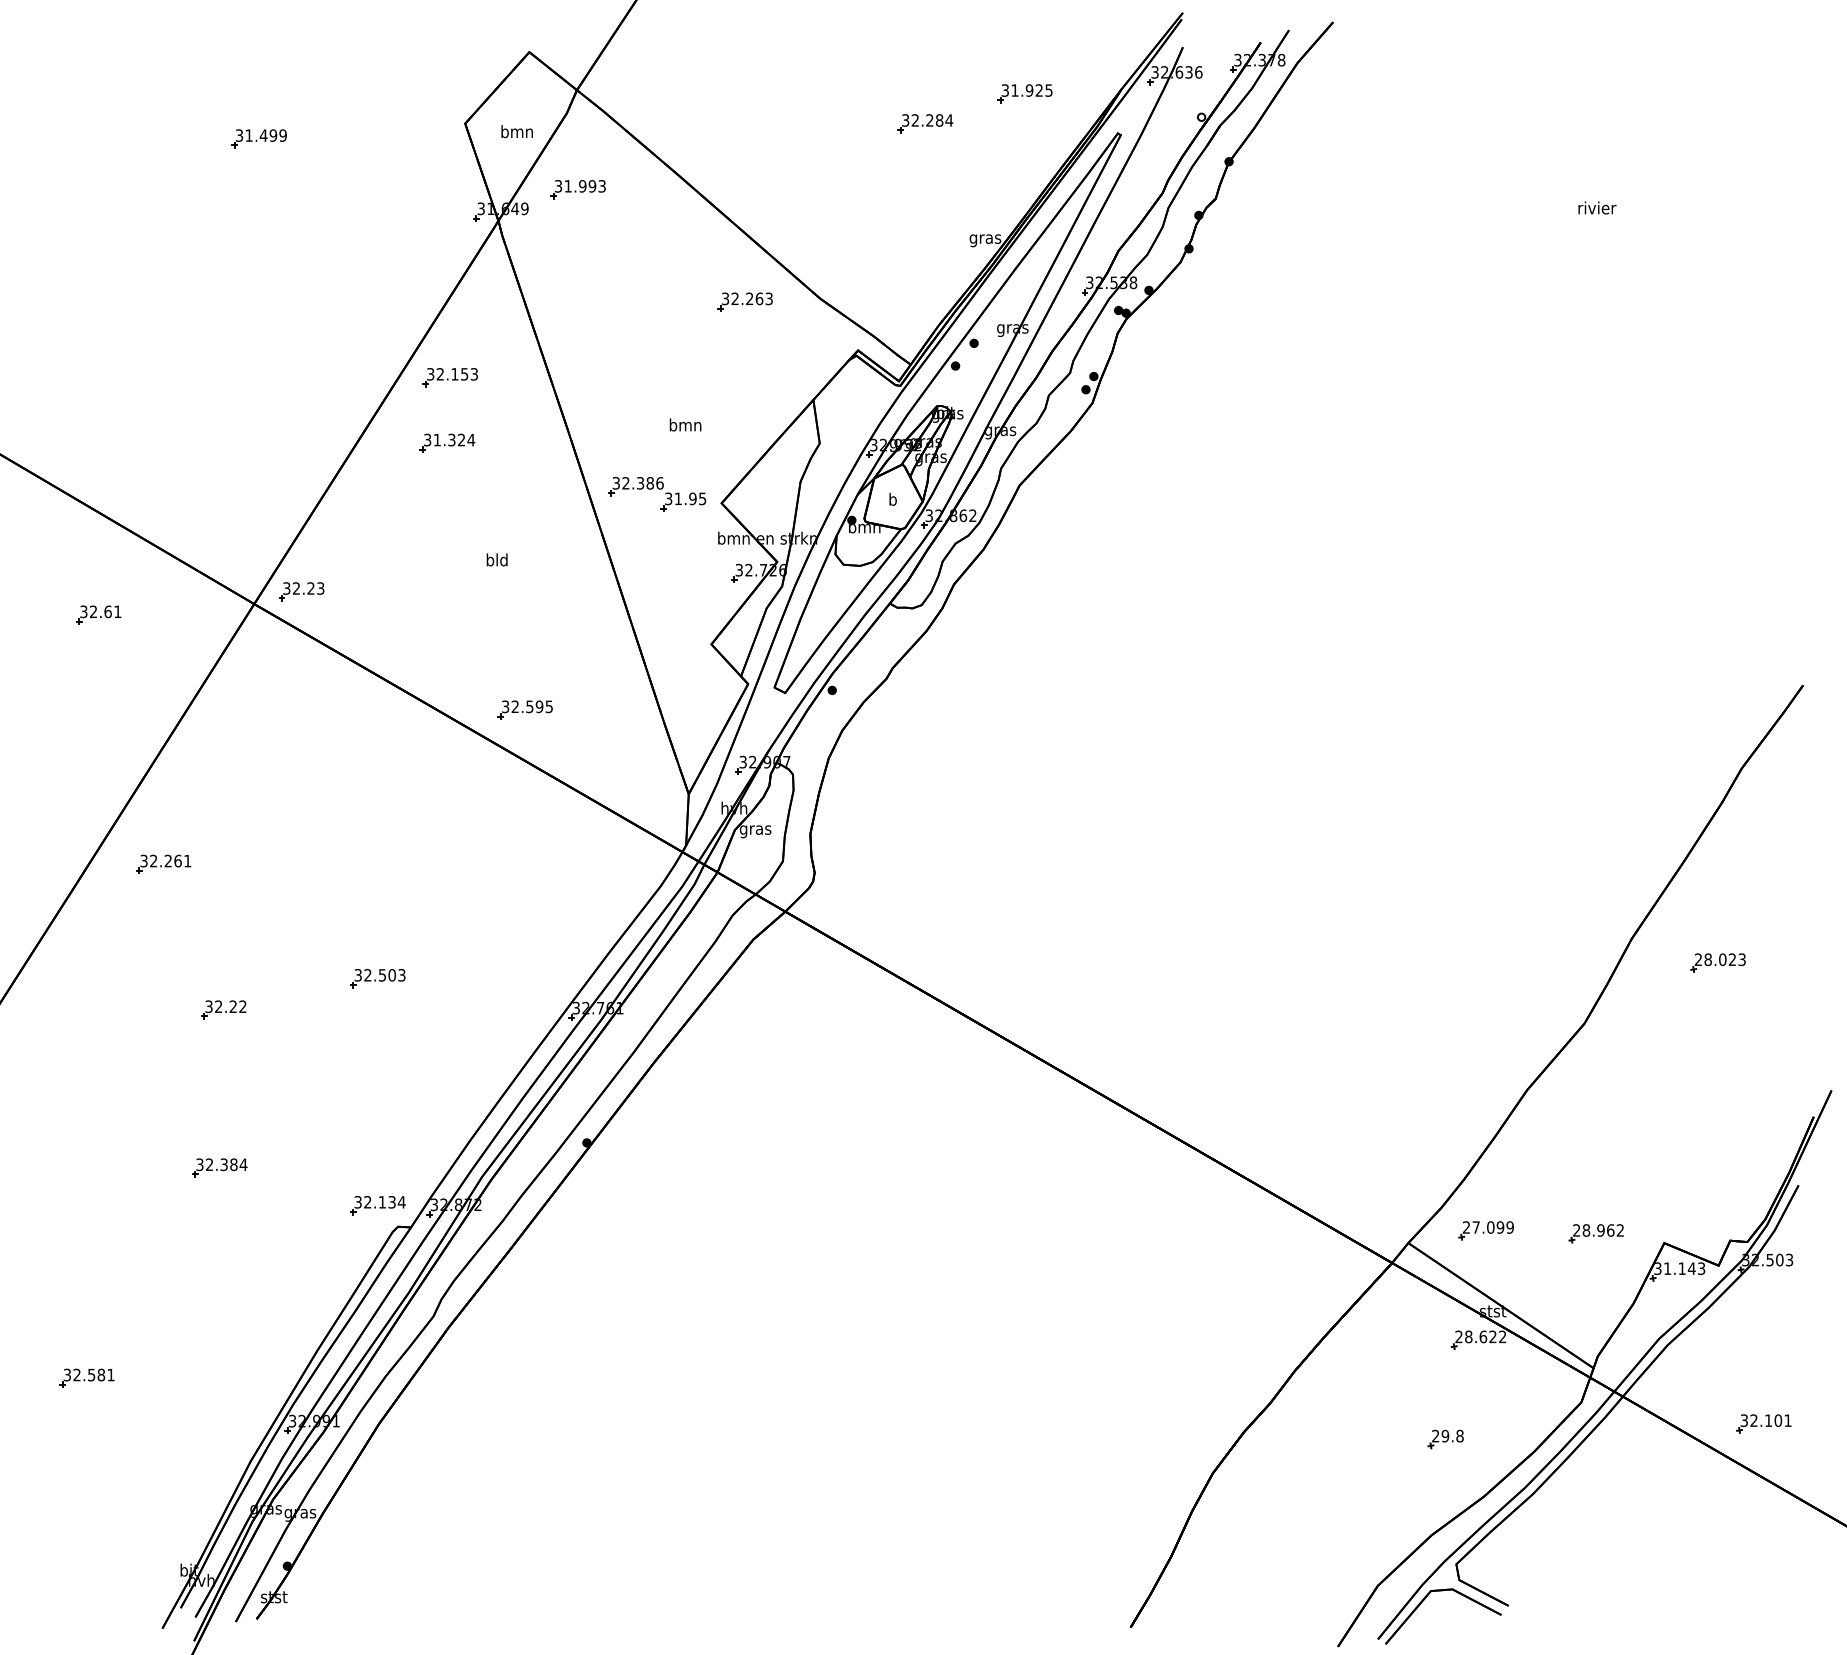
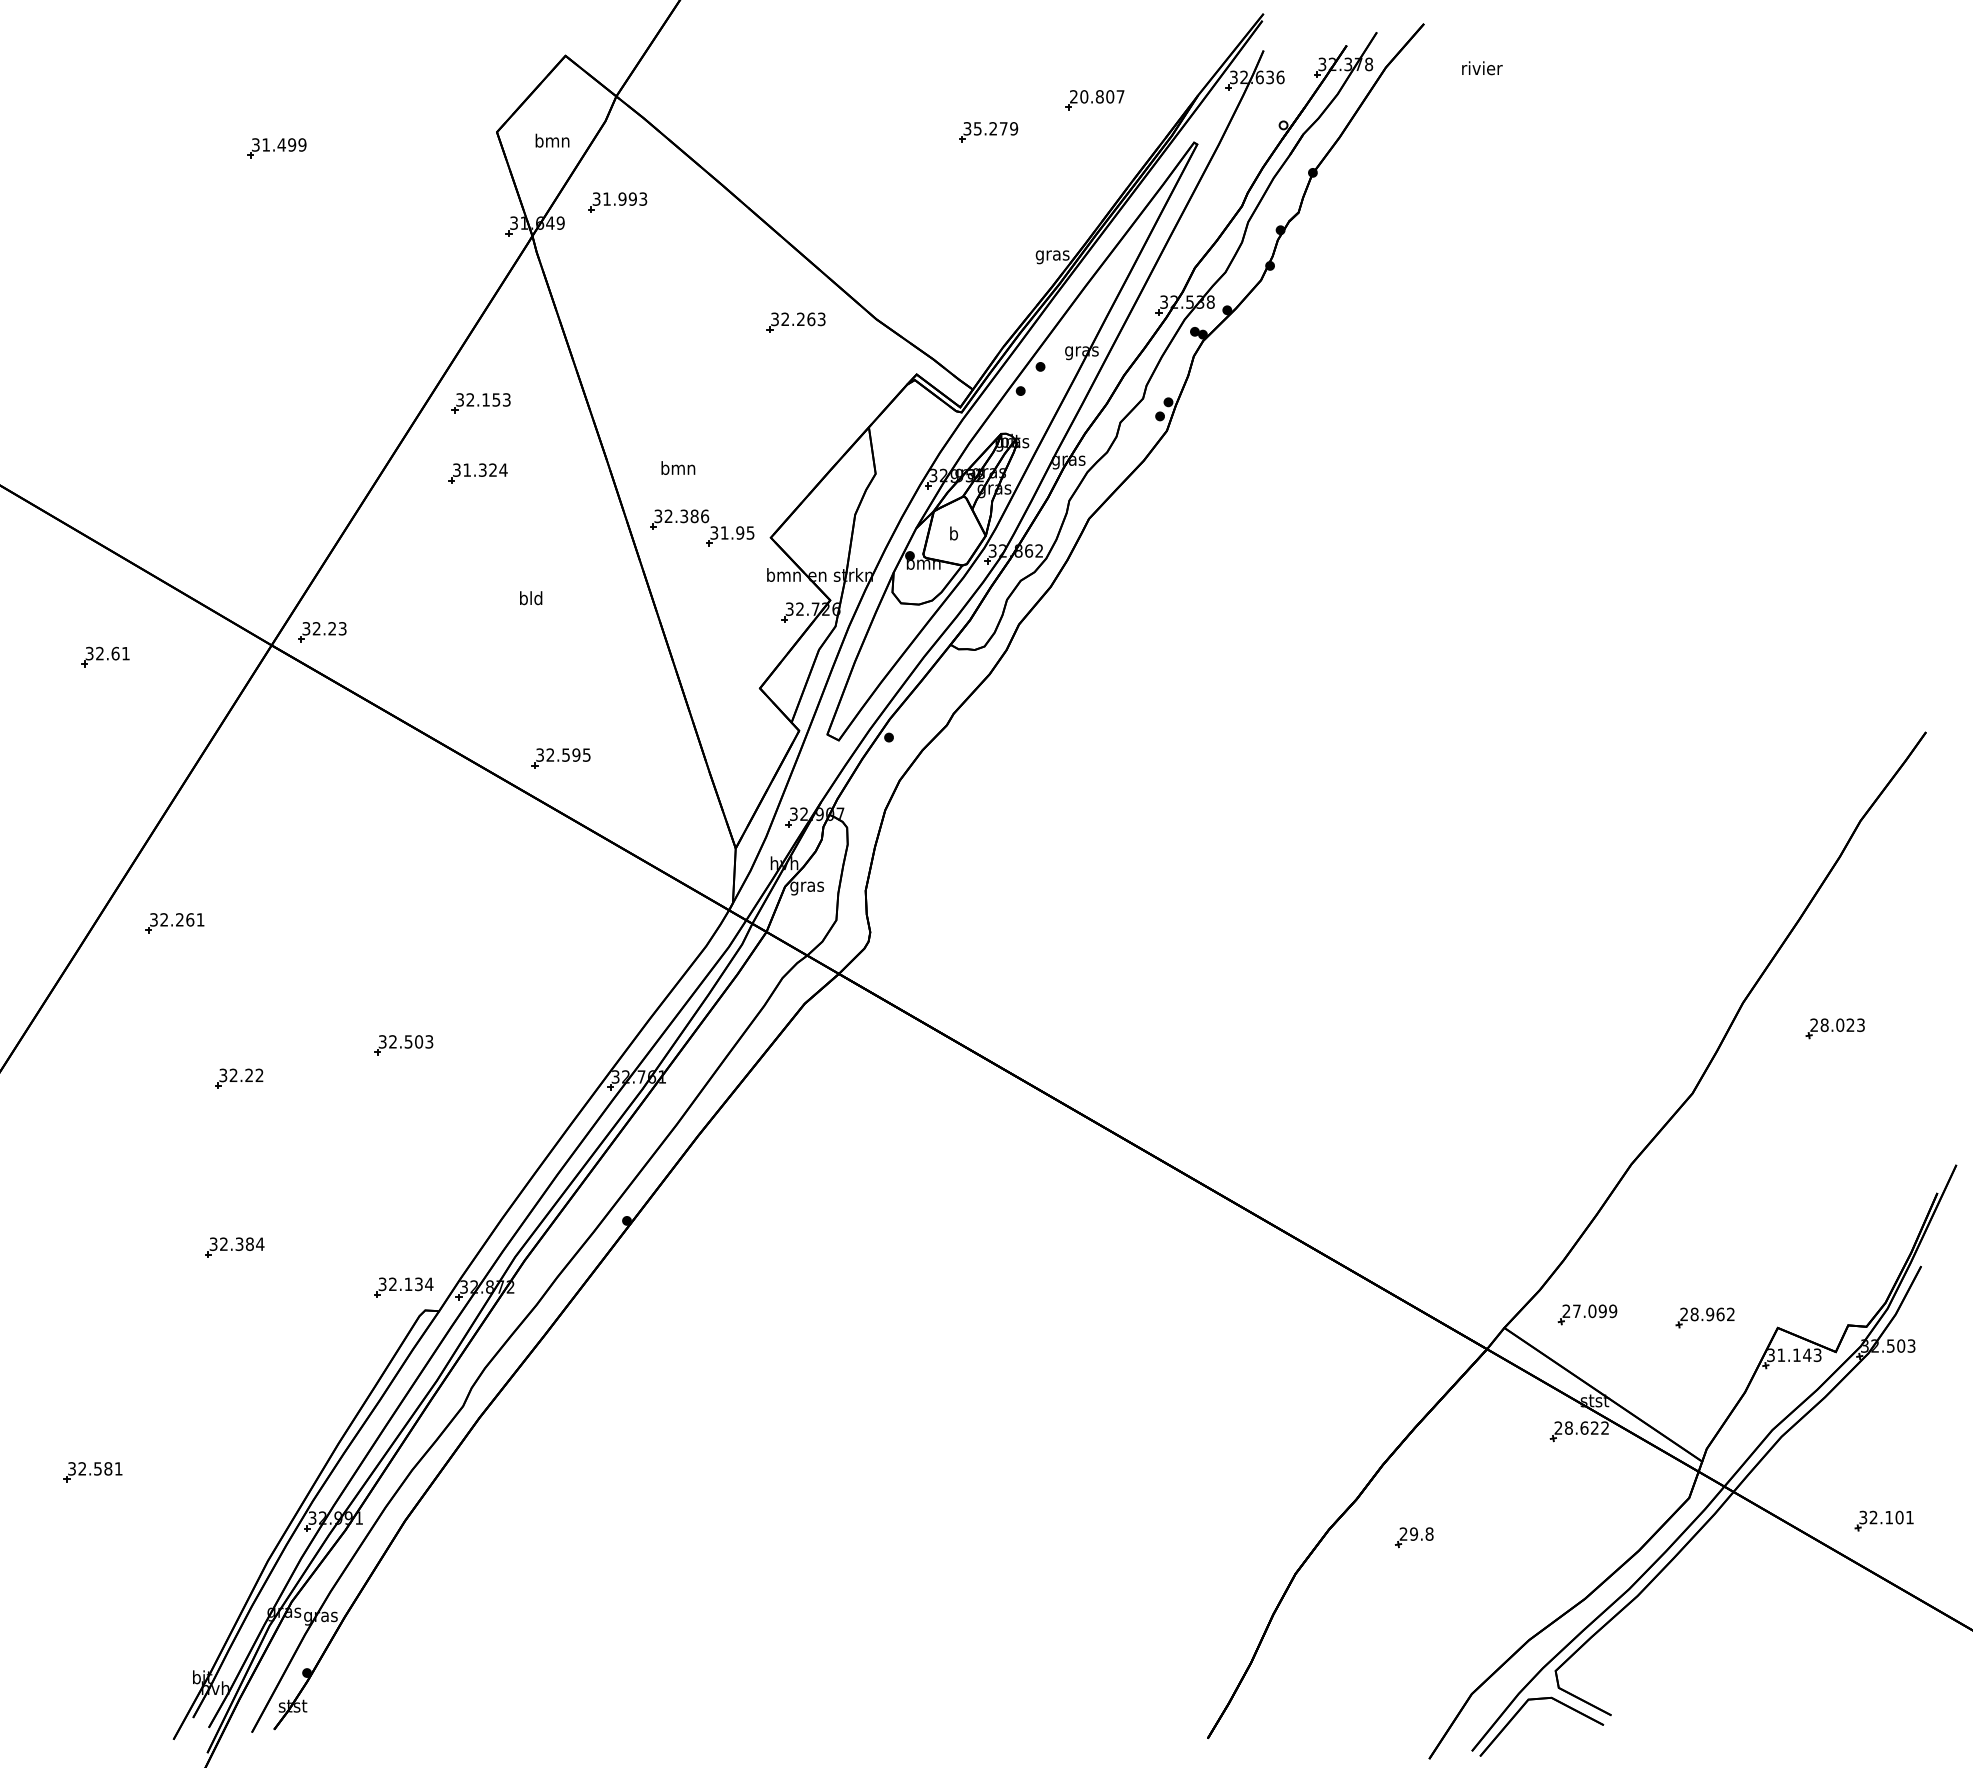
text: (1027, 90) -> (1097, 96), 31.925 -> 20.807
text: (932, 120) -> (996, 128), 32.284 -> 35.279
text: (1597, 208) -> (1482, 68), moved
text: (685, 424) -> (678, 467), moved
part: (1445, 1439) -> (1414, 1537), moved

